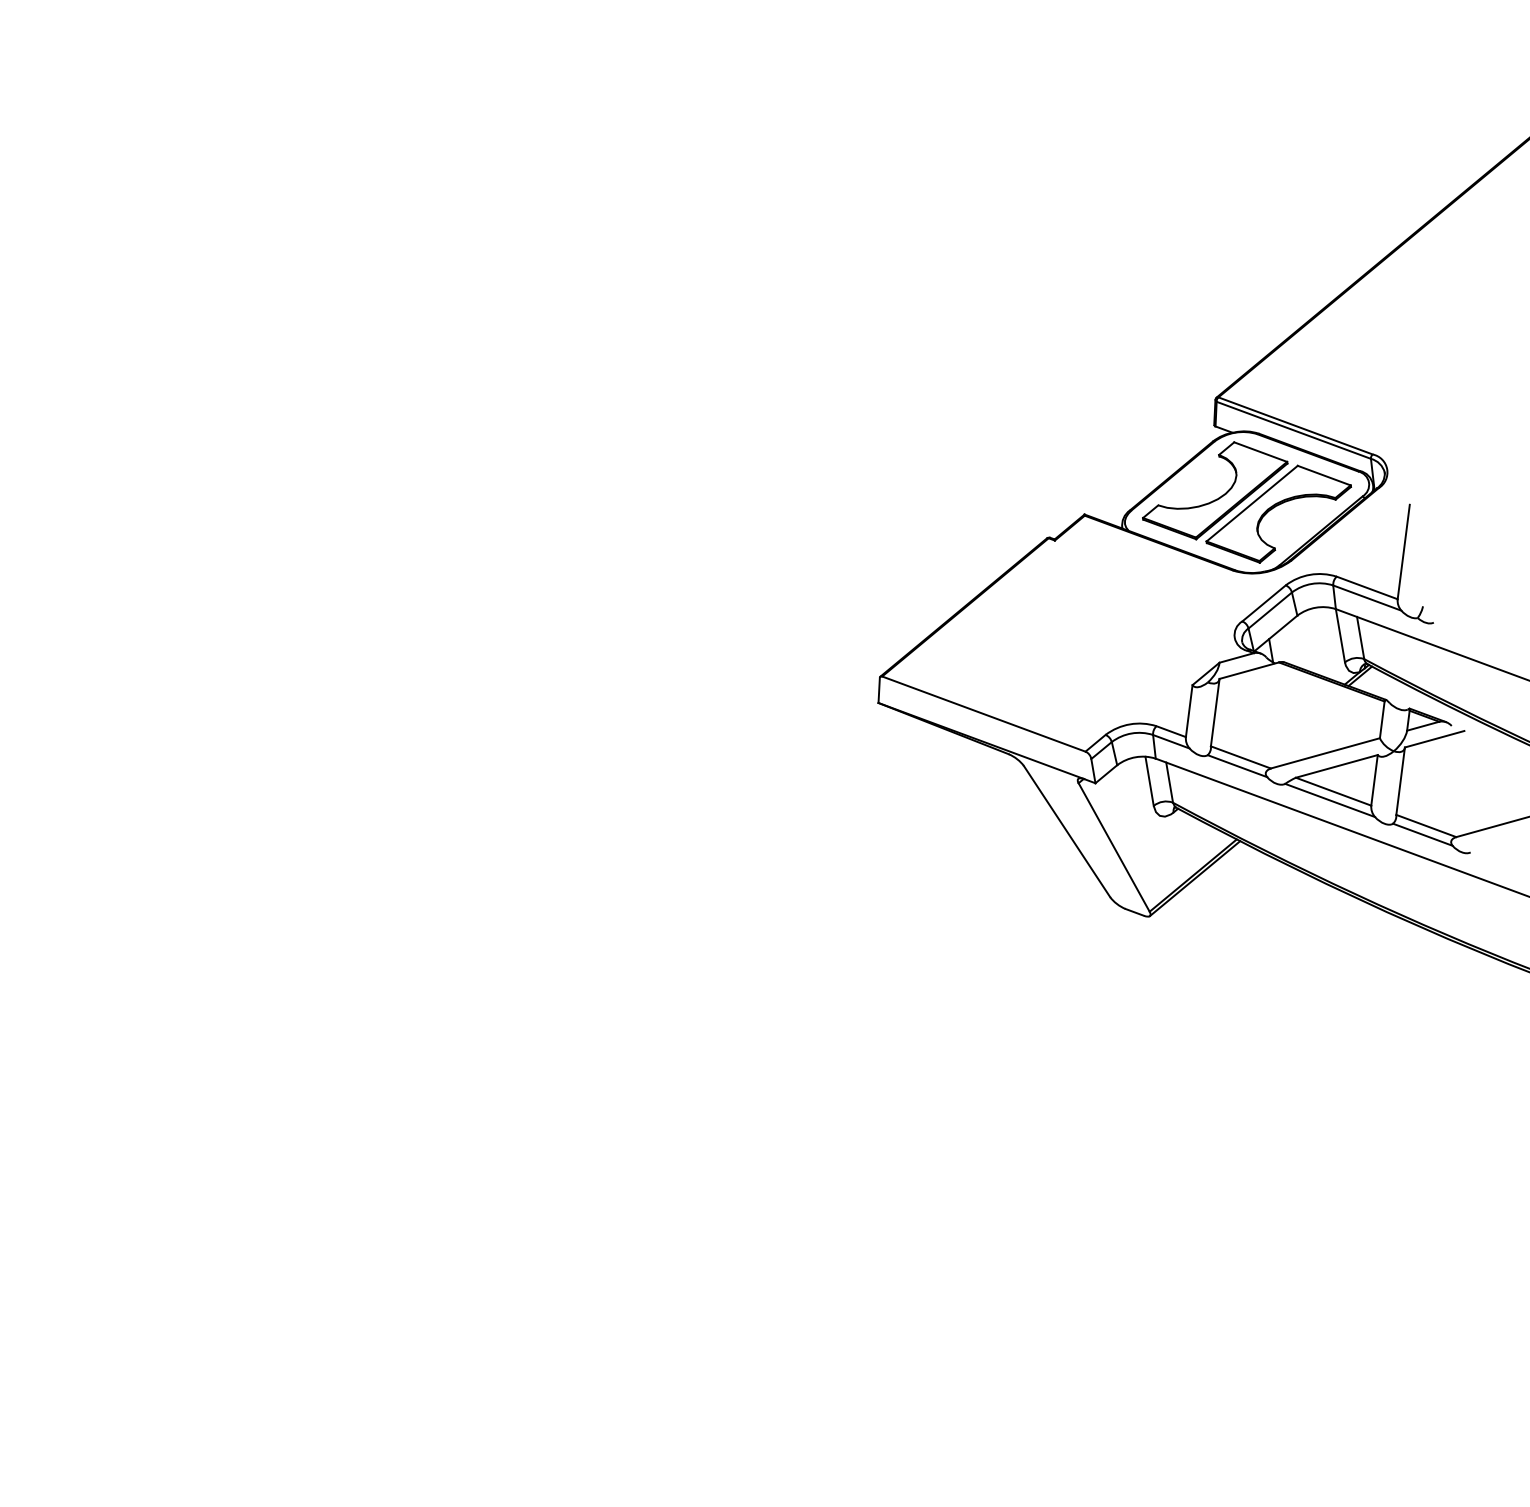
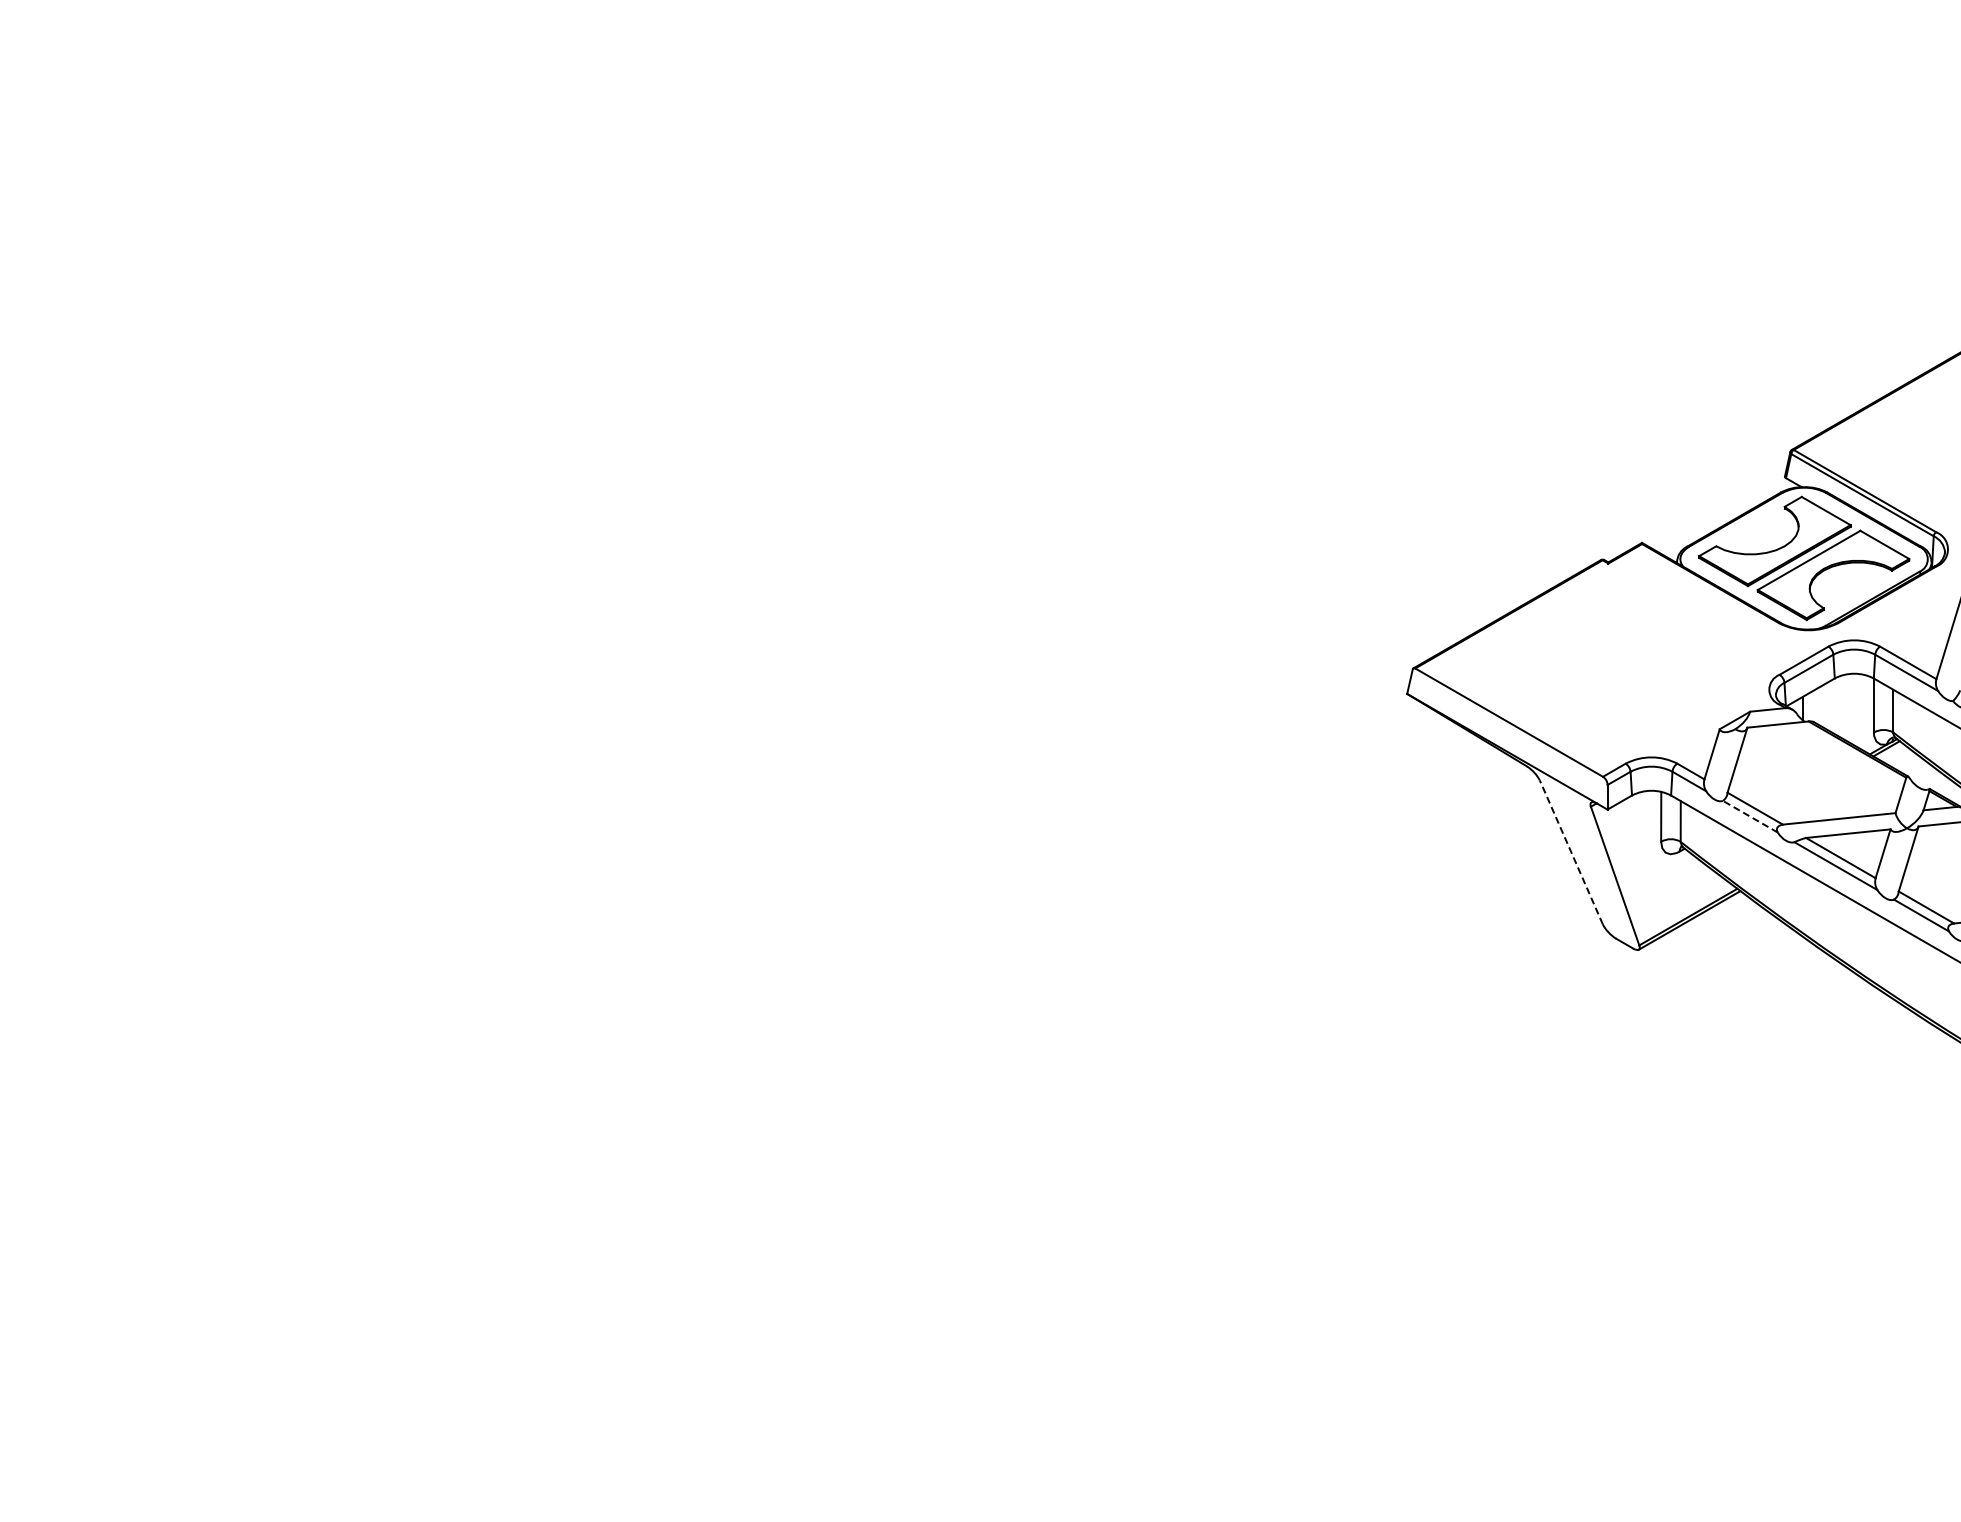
line: (1237, 765) -> (1750, 816), solid -> dashed
line: (1067, 830) -> (1571, 851), solid -> dashed

